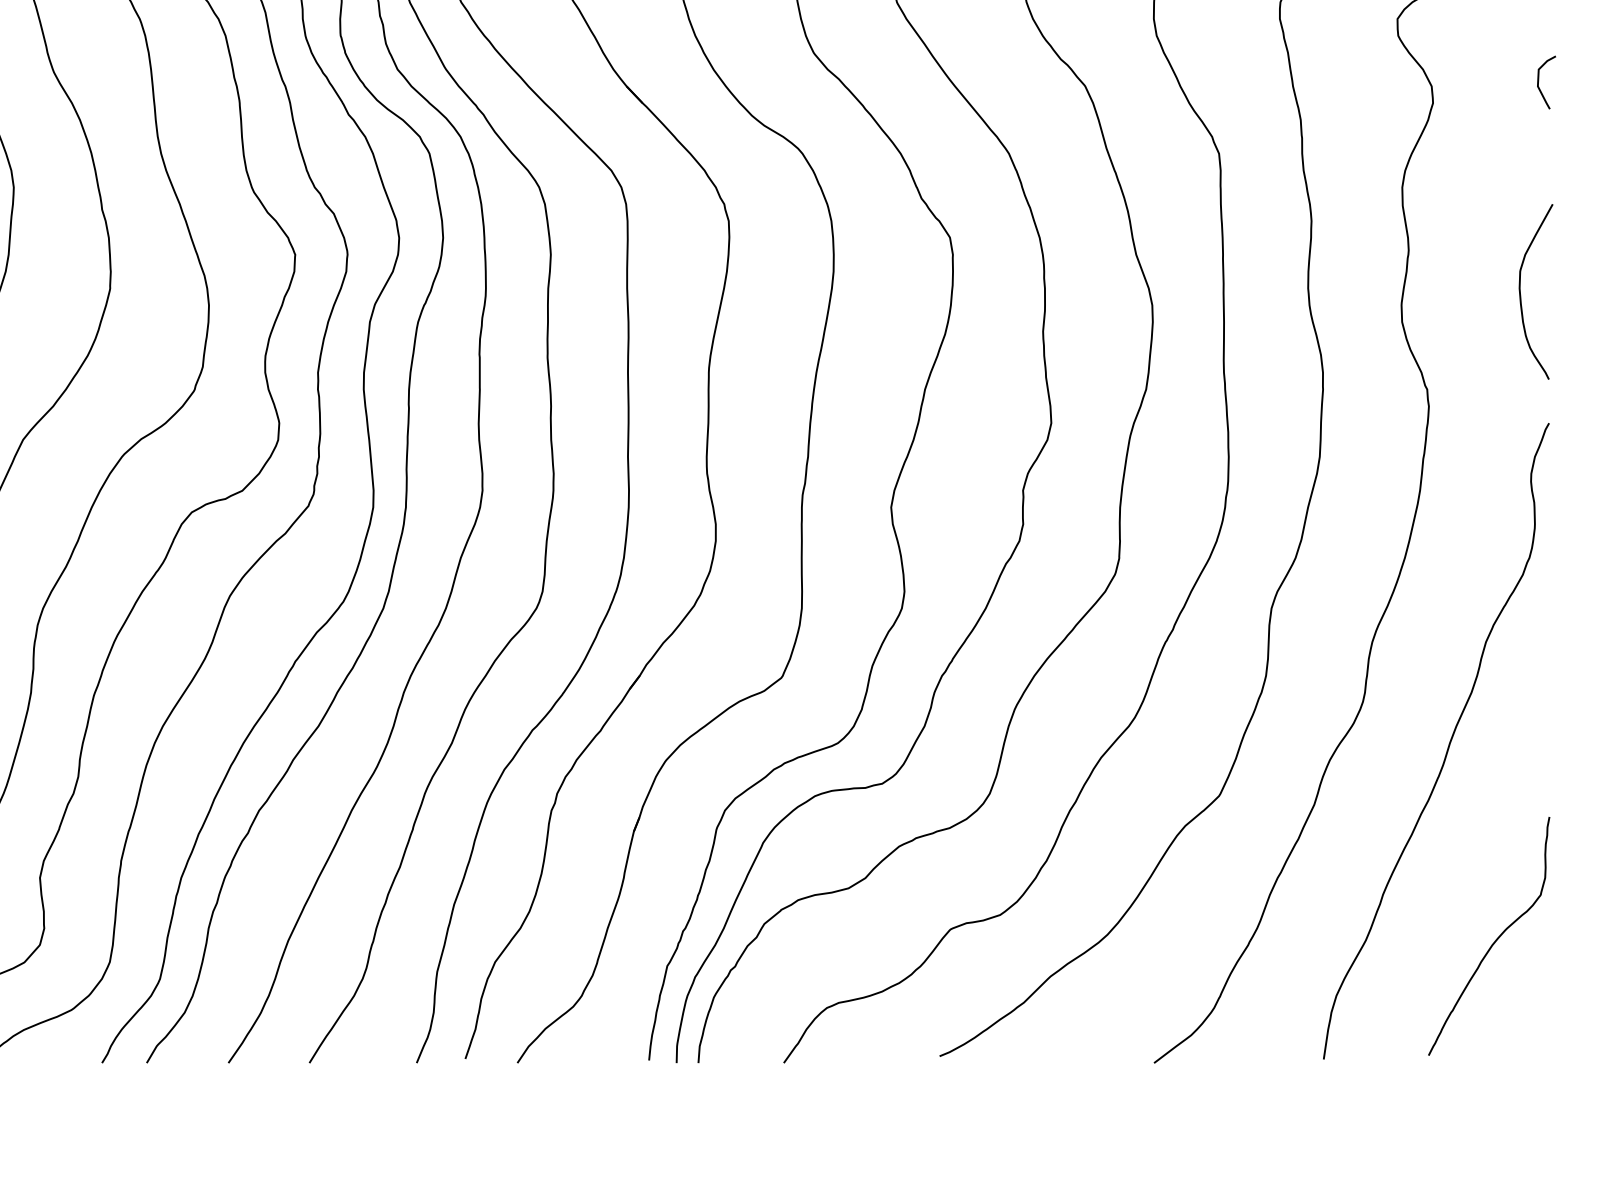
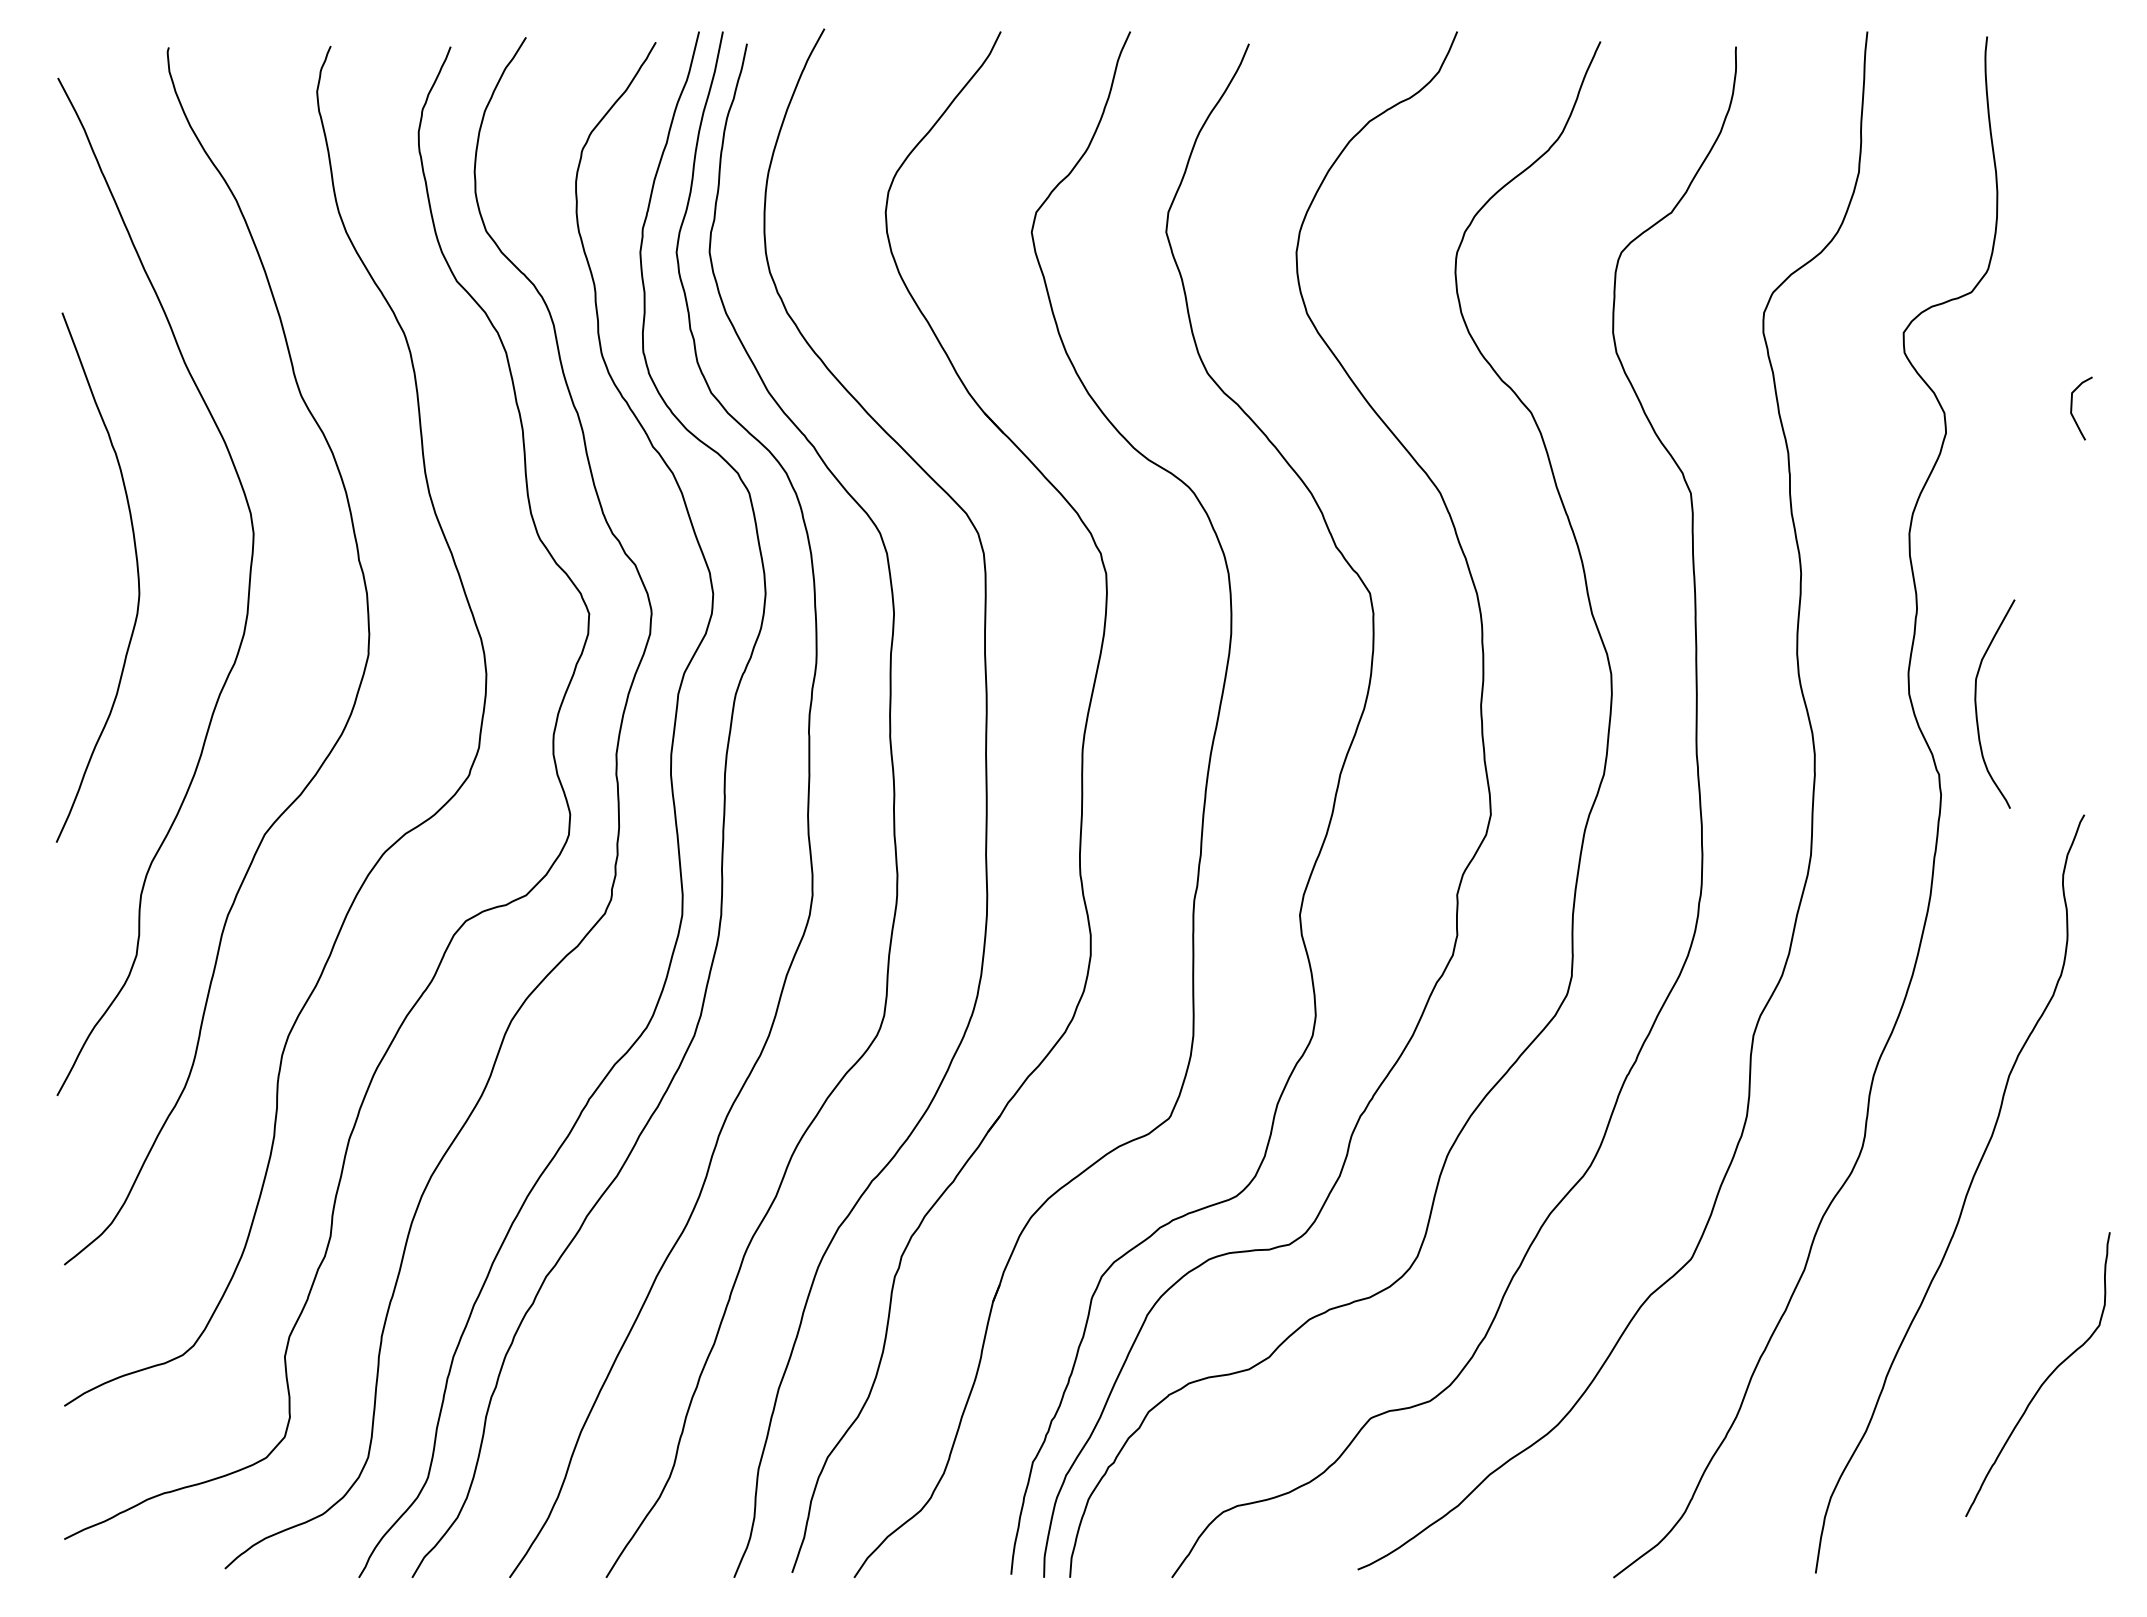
curve: (1520, 291) -> (1976, 703), moved
curve: (1494, 941) -> (2044, 1380), moved

